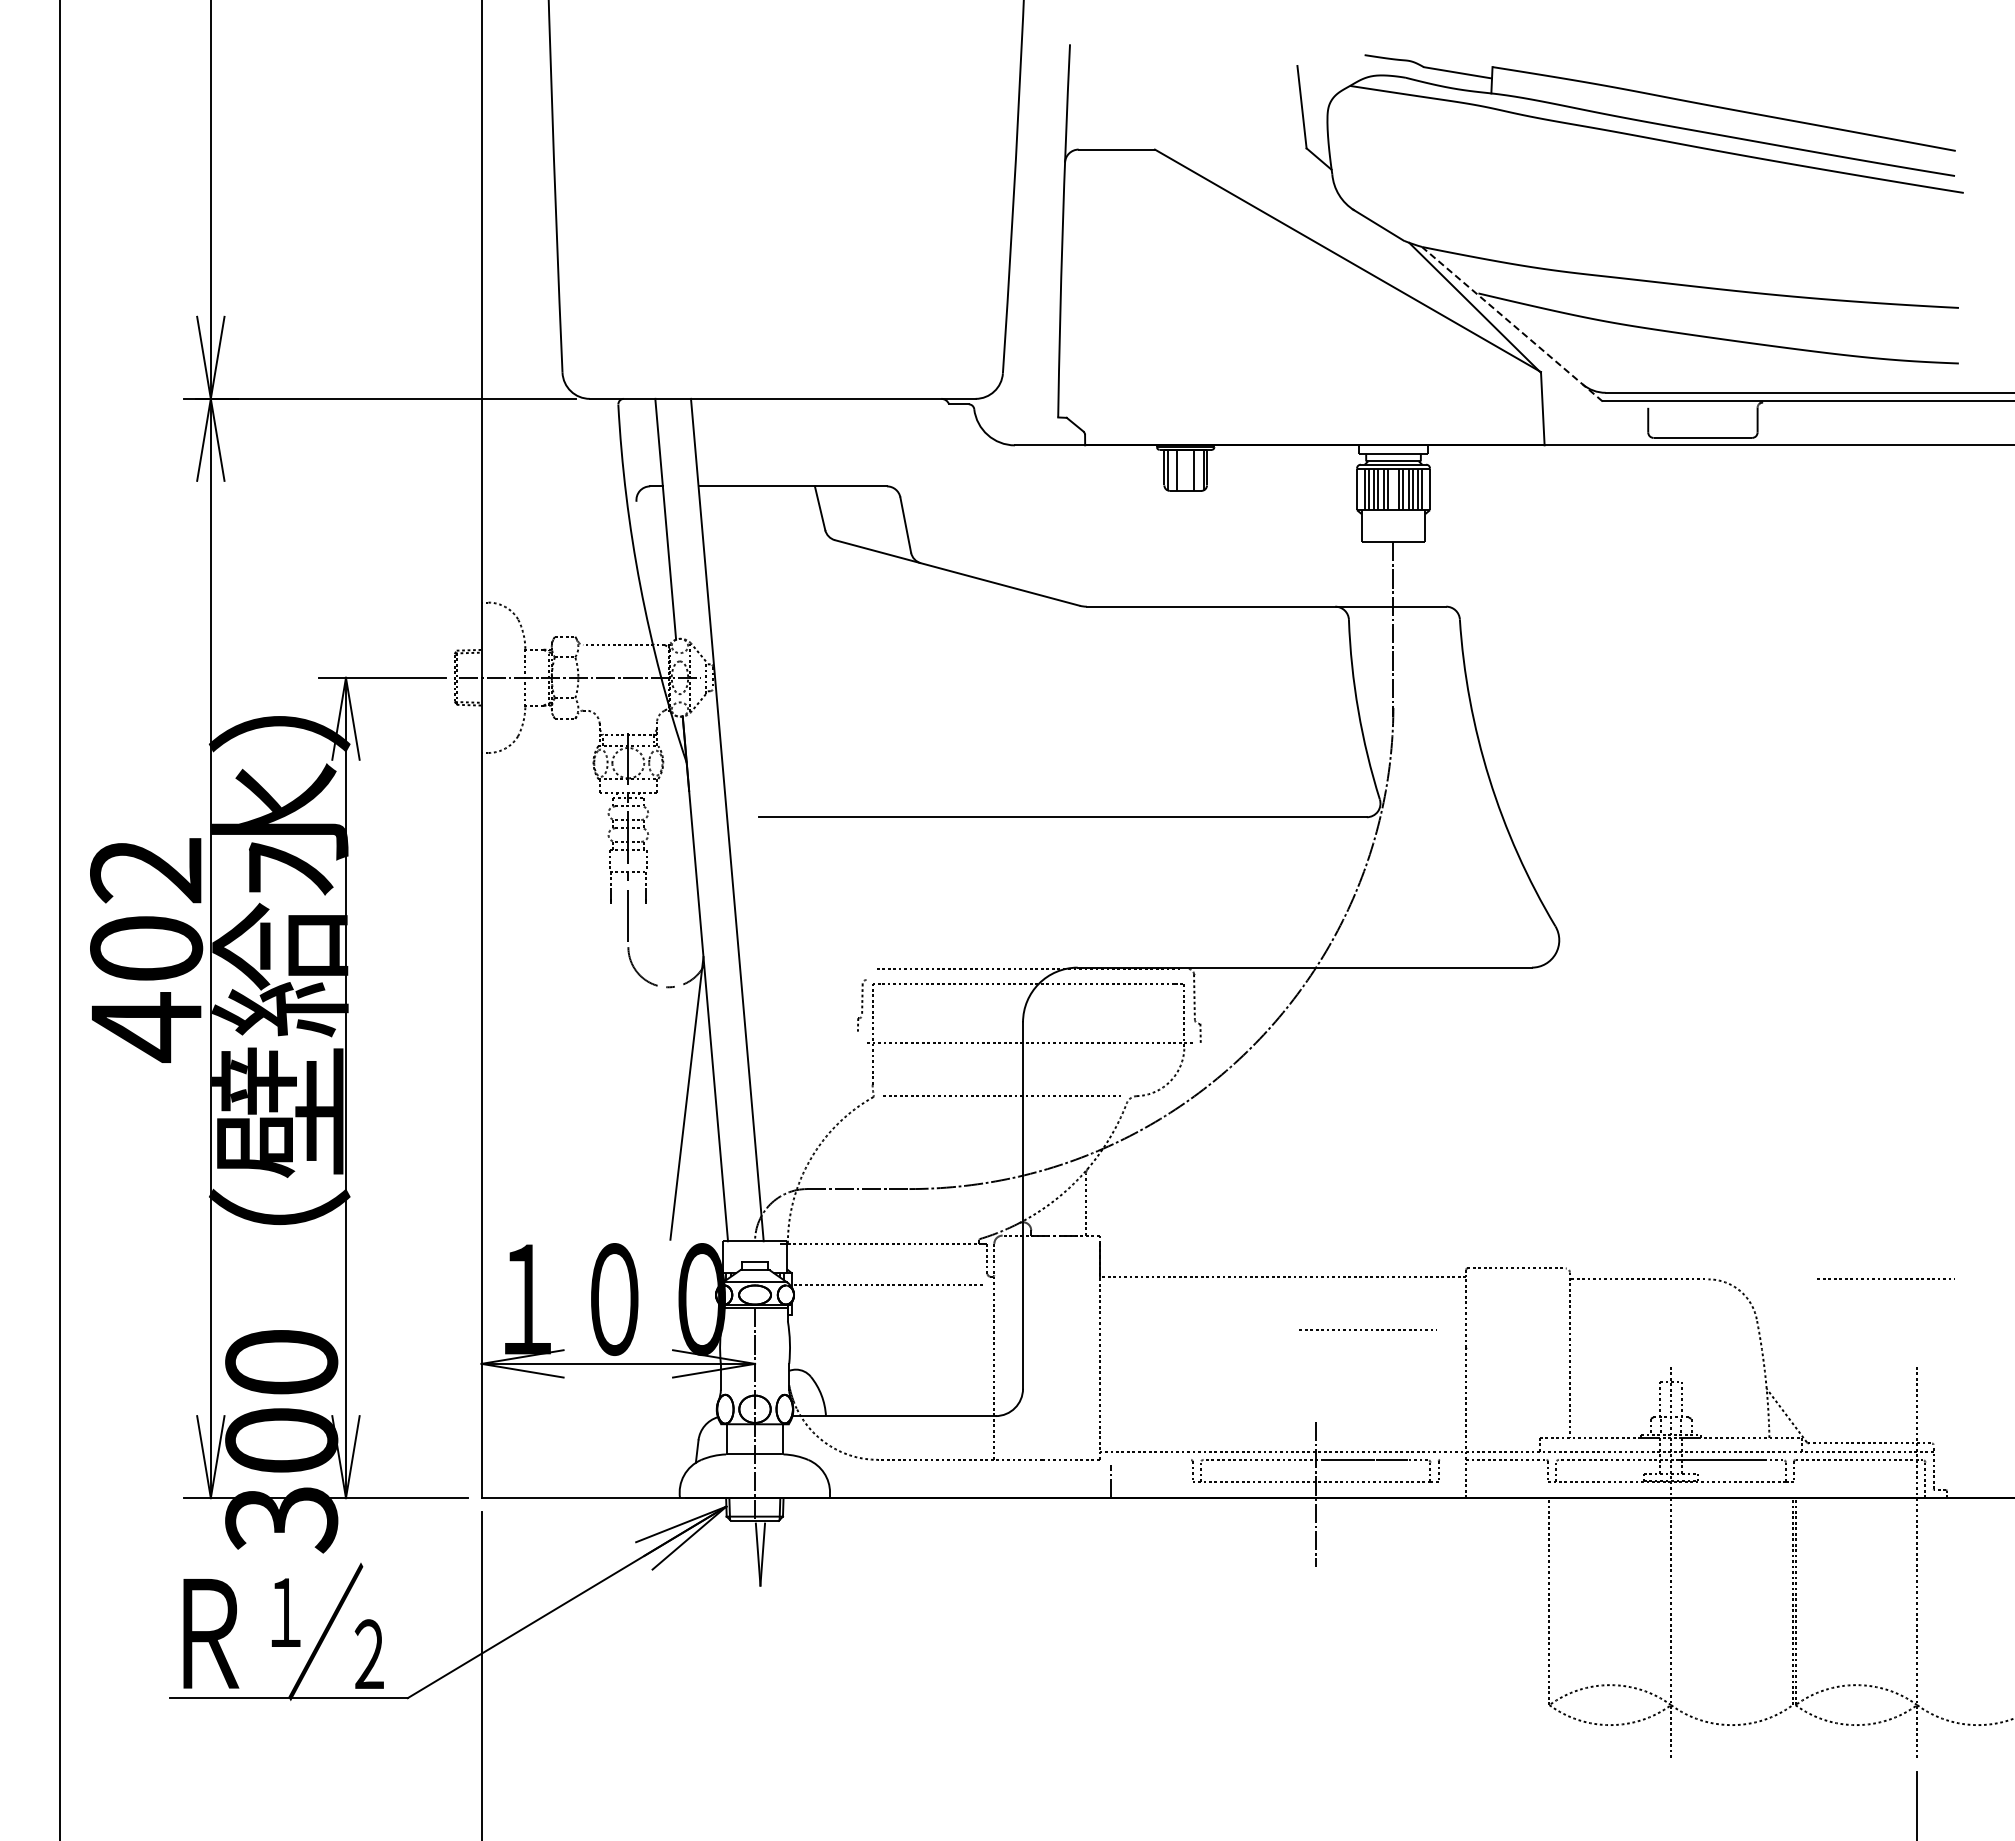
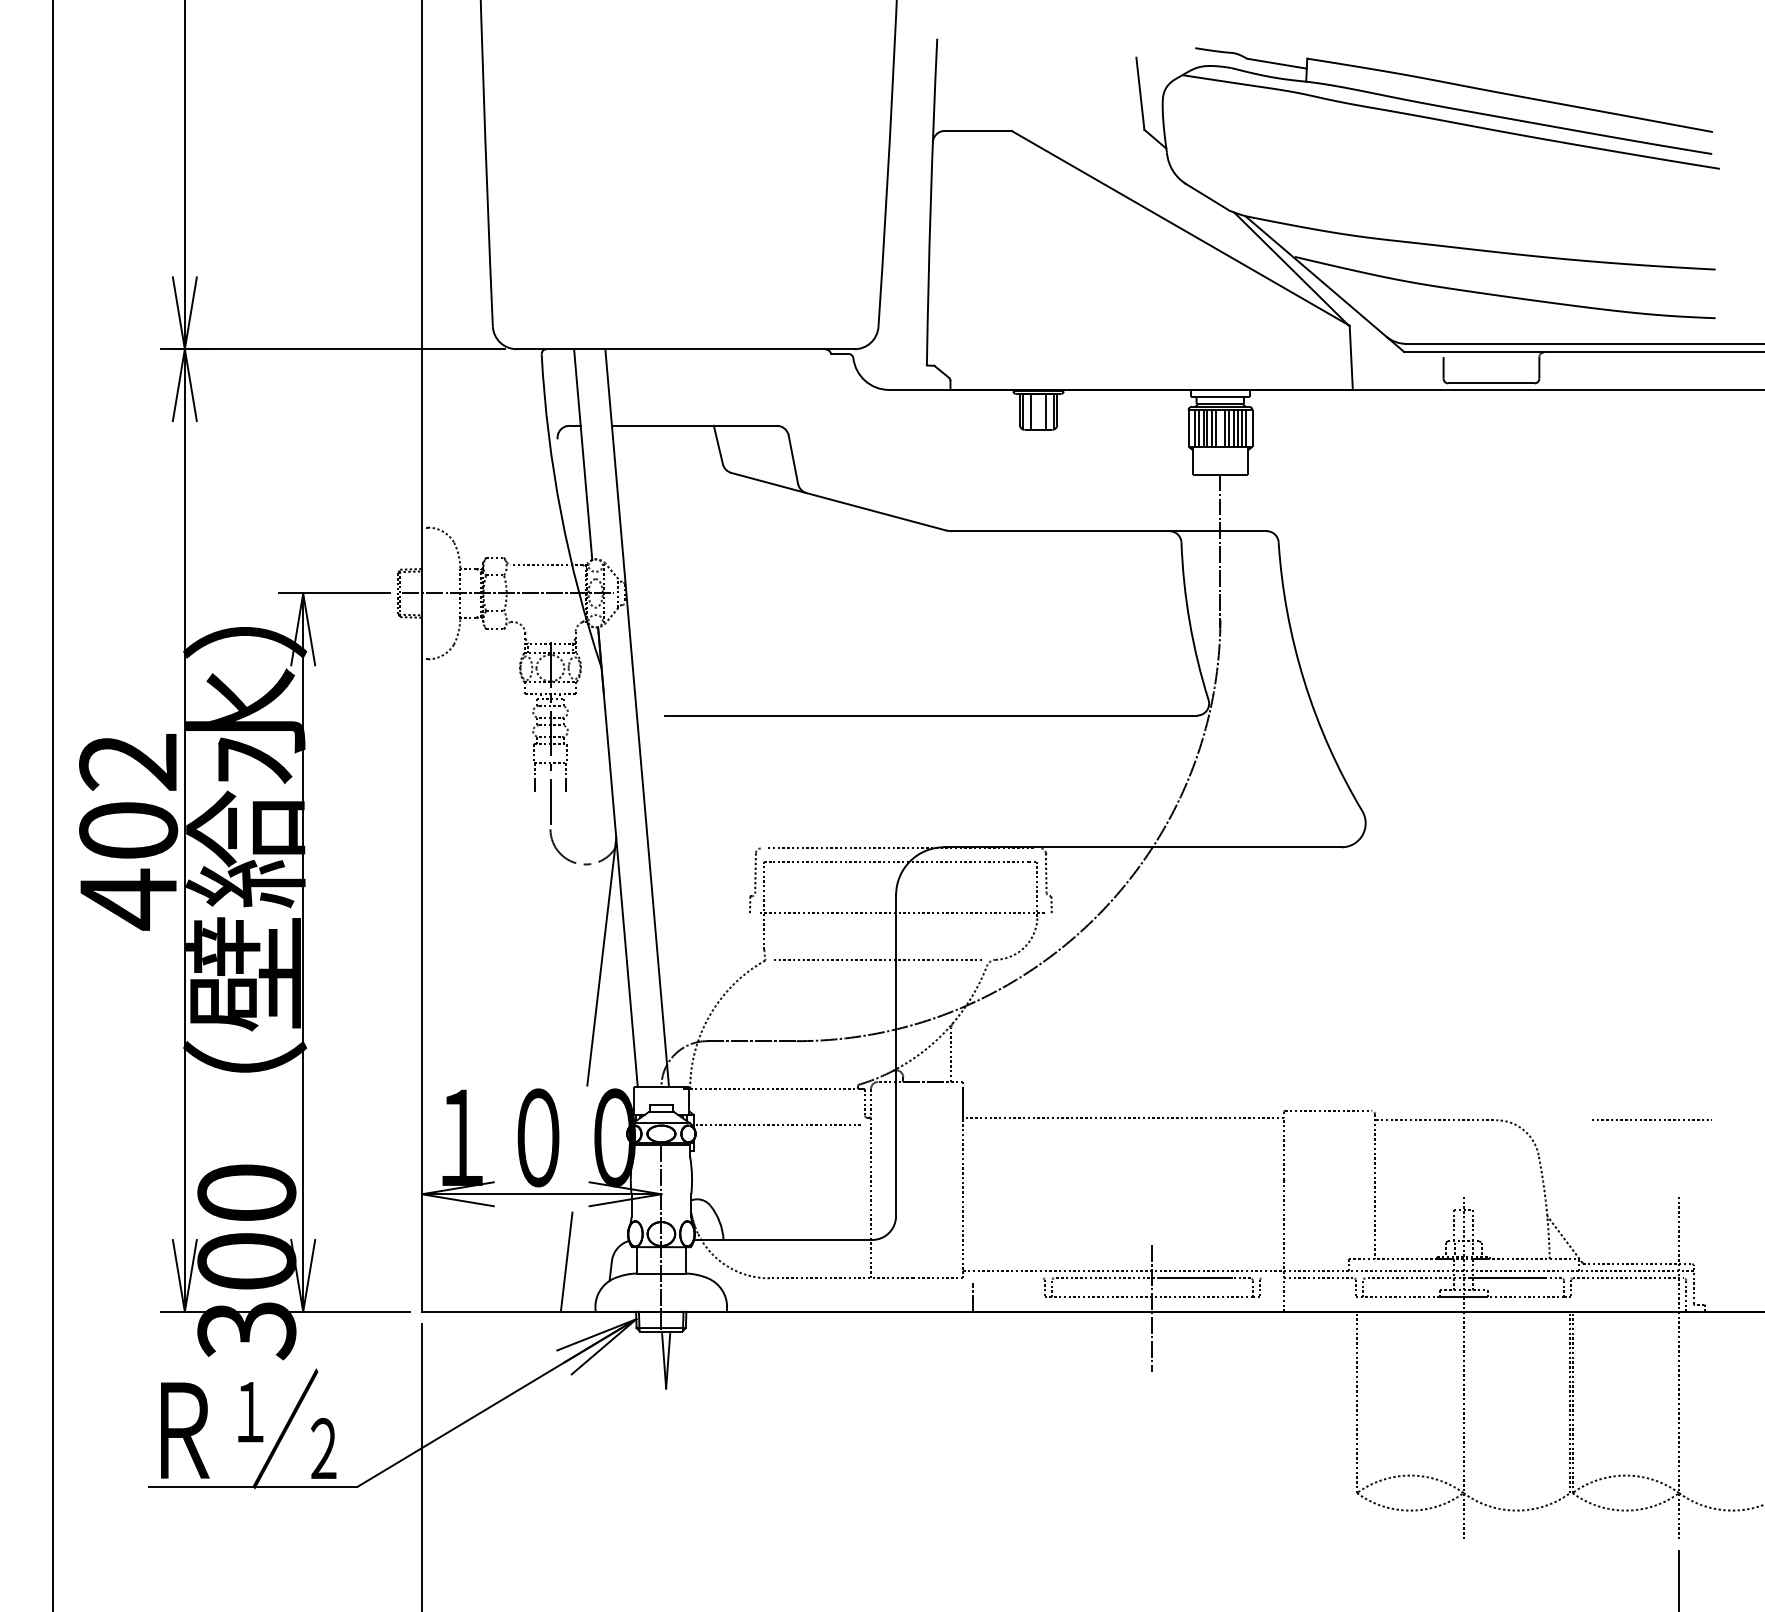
line: (1512, 324) -> (1324, 284), dashed -> solid
part: (861, 1005) -> (754, 880), size x1.43
line: (1367, 1329) -> (1197, 1164), removed
line: (646, 1441) -> (566, 1262), added

